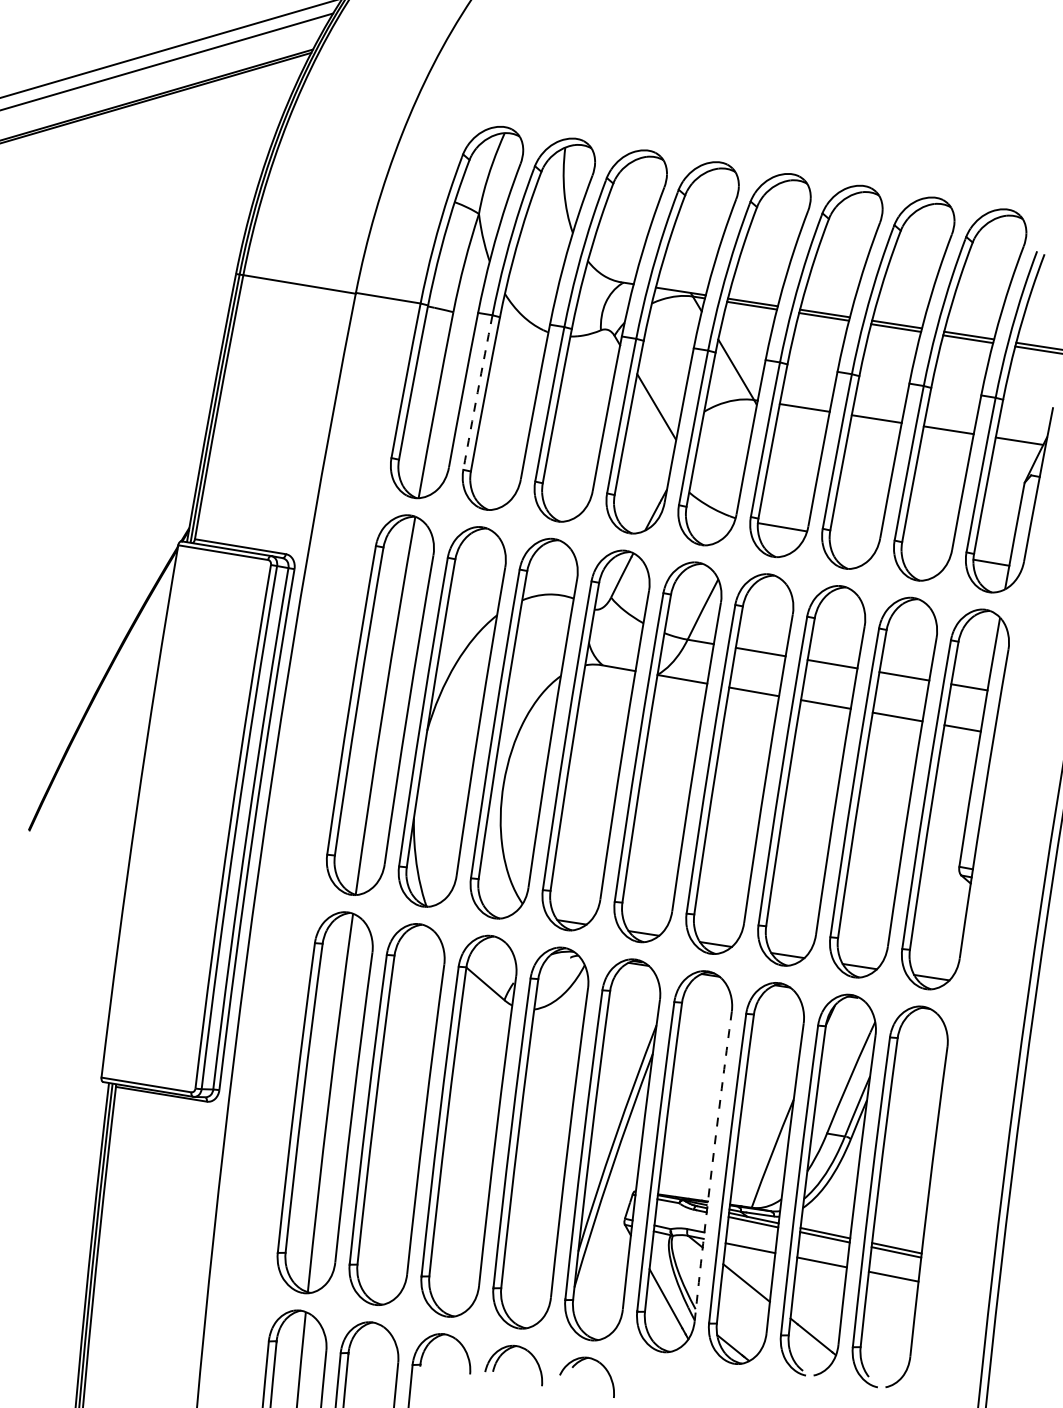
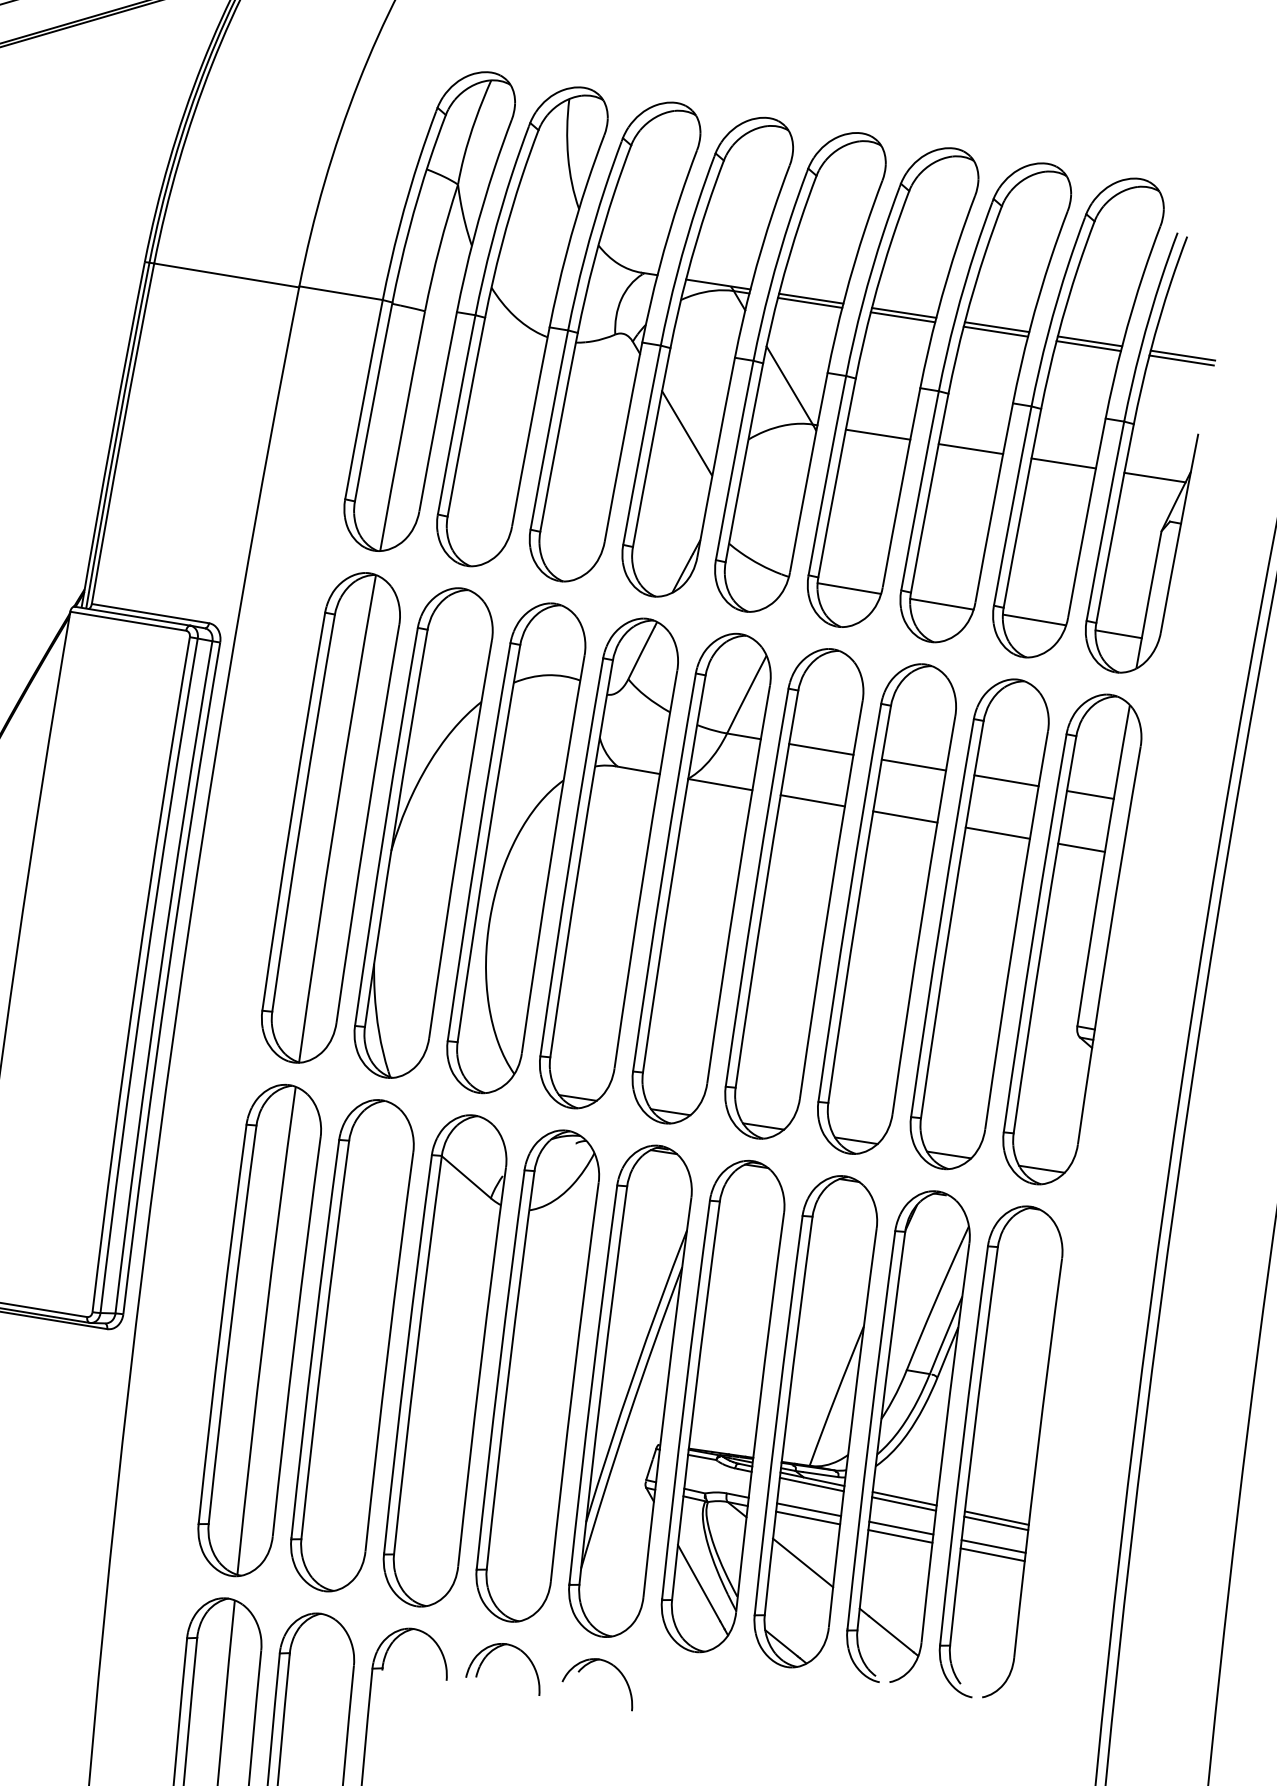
arc: (477, 392) -> (456, 414), dashed -> solid
line: (853, 539) -> (940, 604), added
line: (925, 551) -> (1033, 619), added
arc: (712, 1166) -> (759, 1412), dashed -> solid
line: (751, 1241) -> (809, 1509), added
line: (822, 1255) -> (900, 1527), added
line: (894, 1270) -> (993, 1546), added

